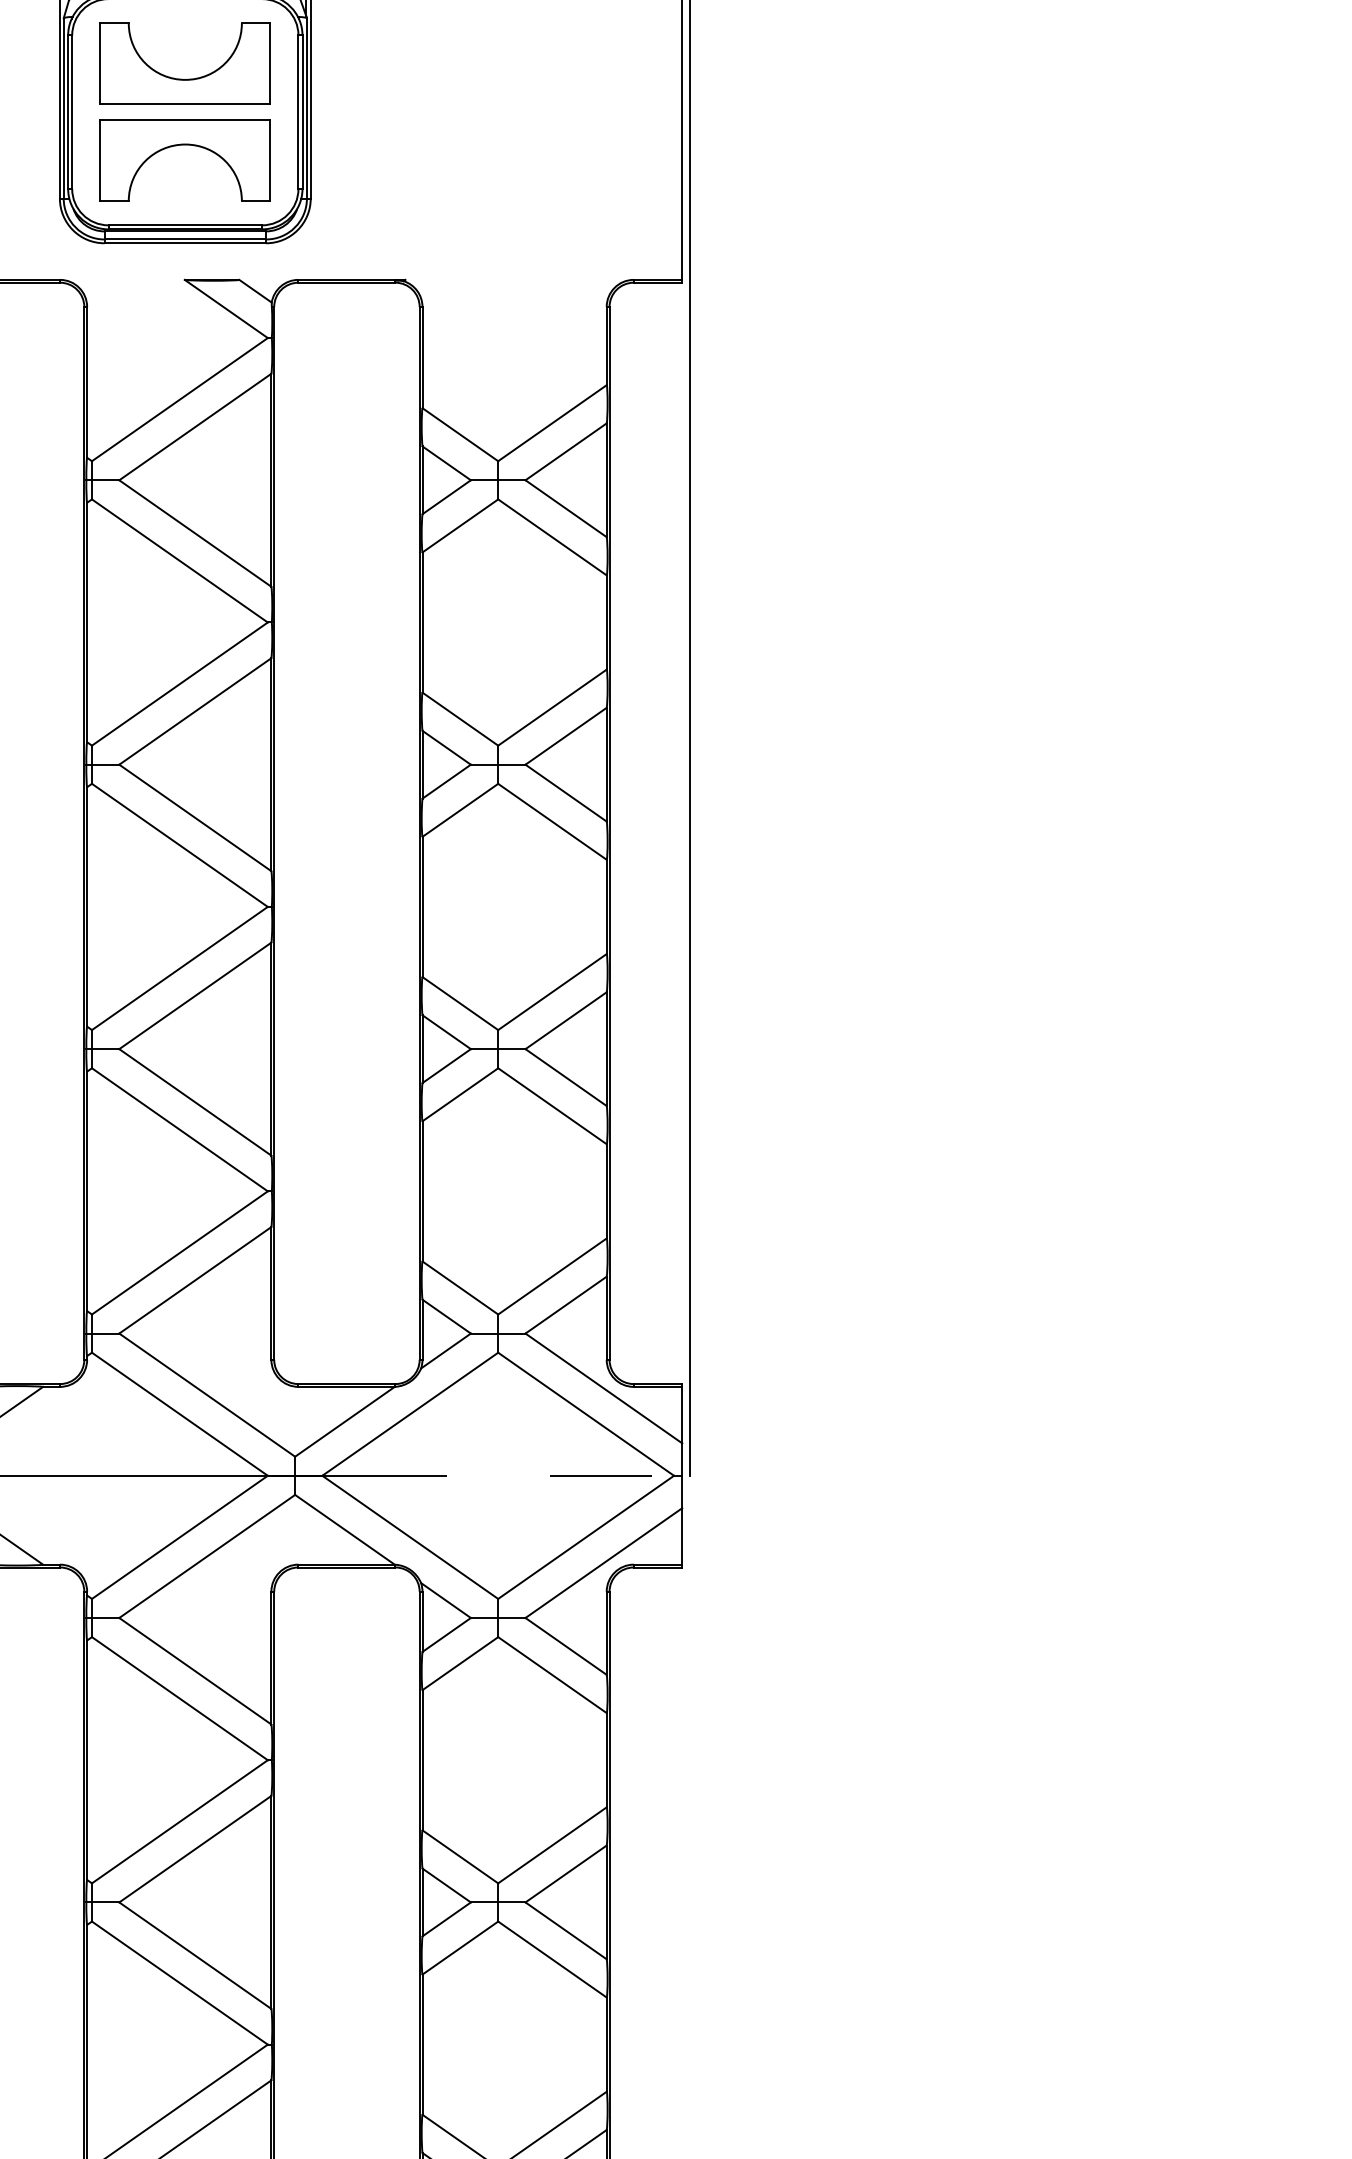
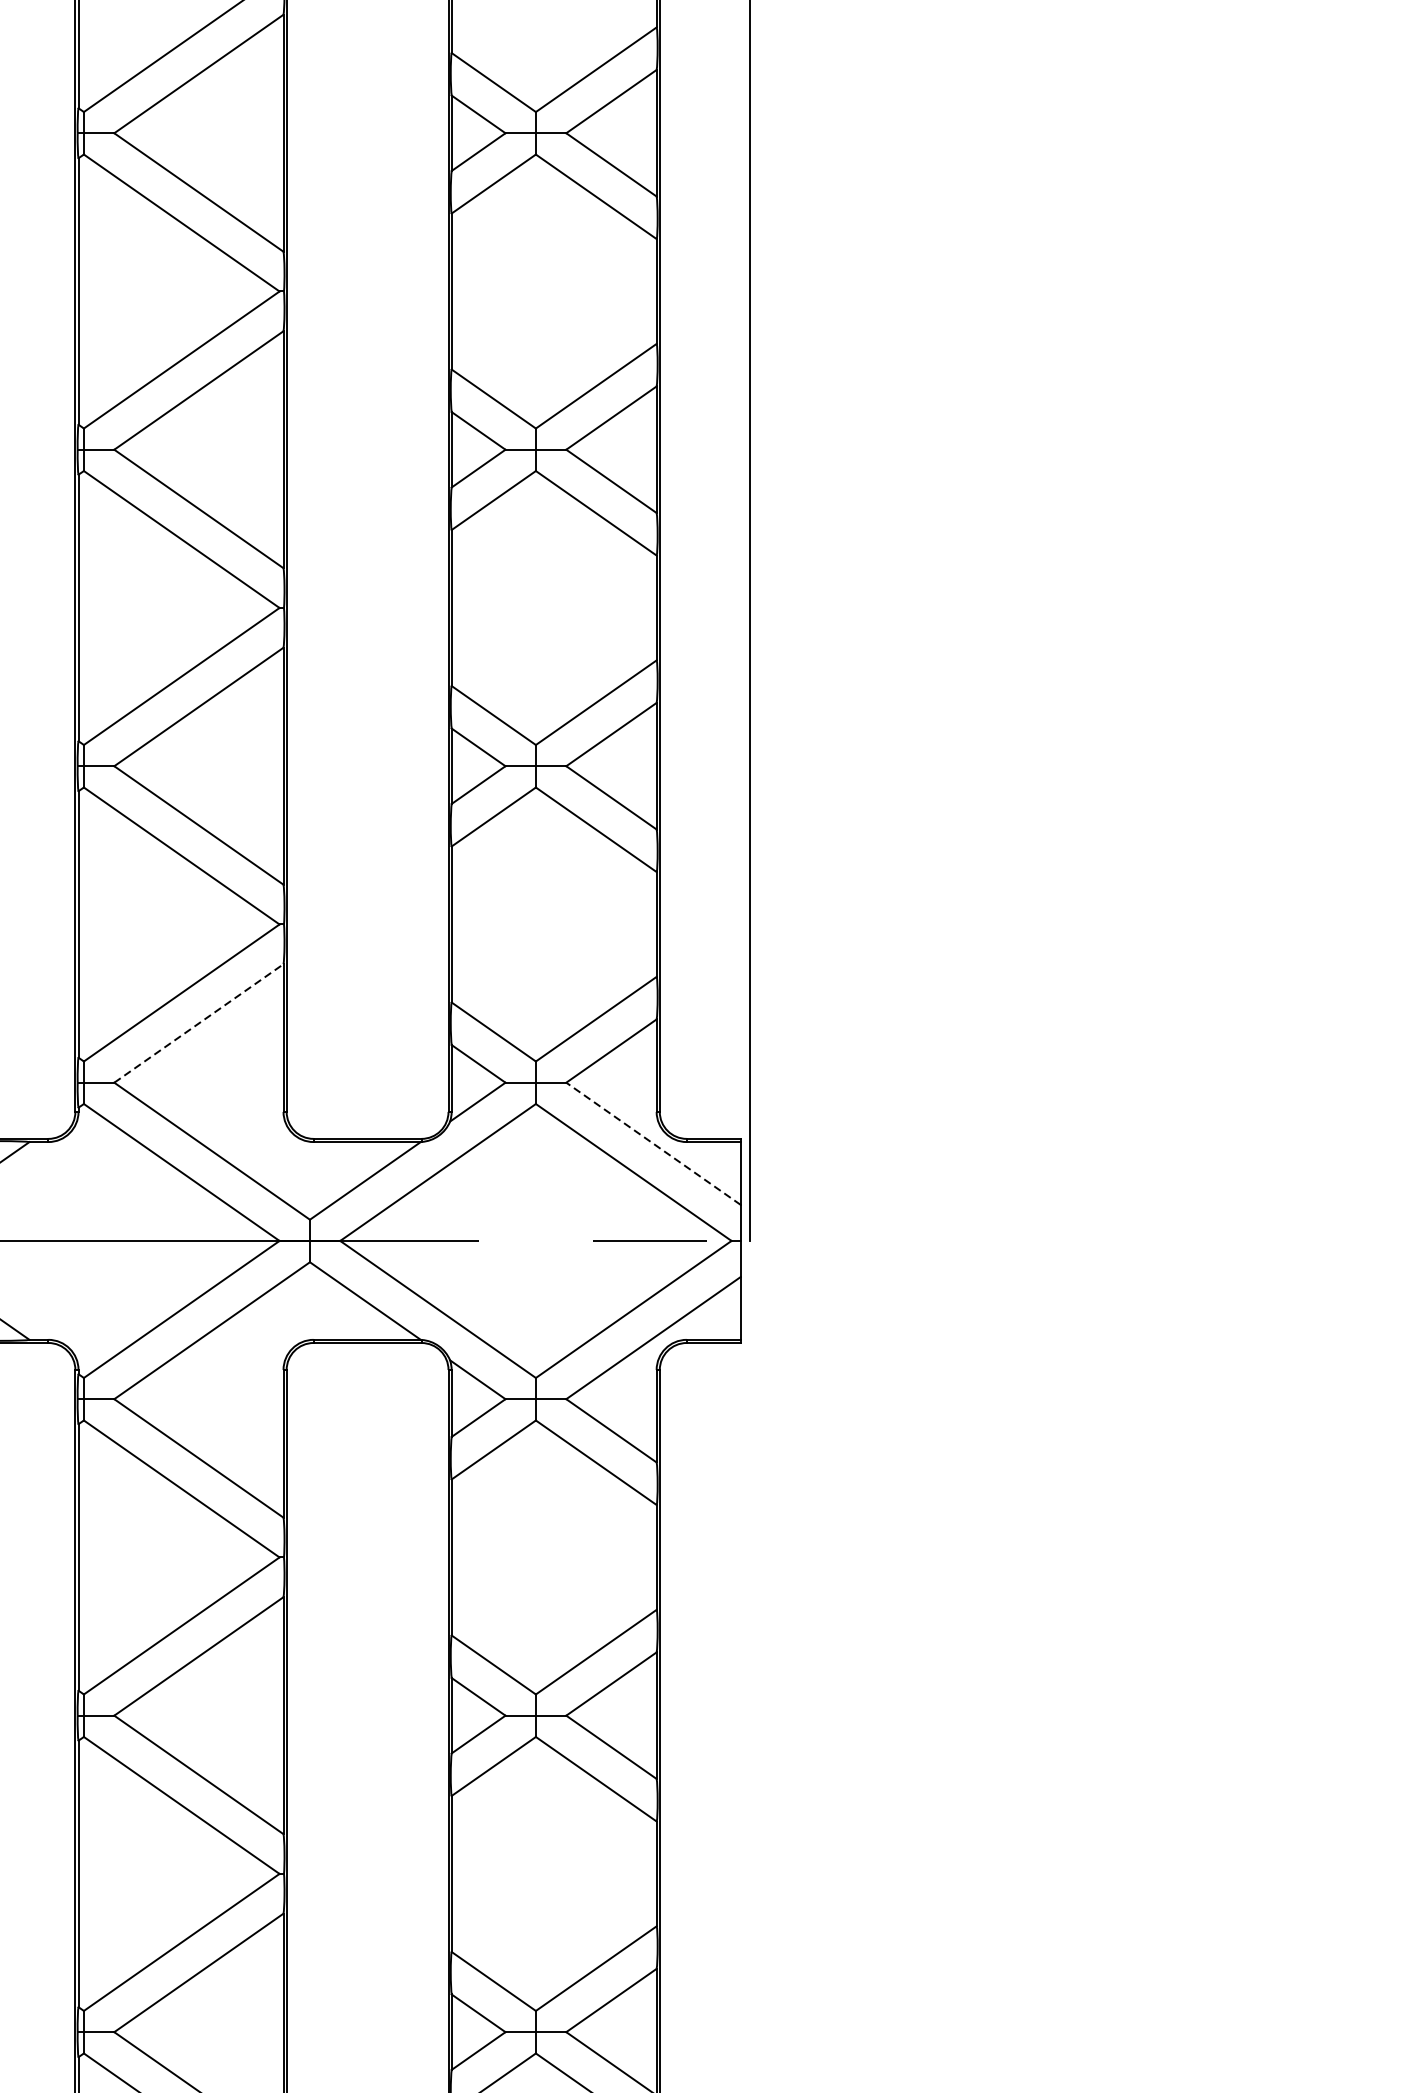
line: (195, 1280) -> (199, 1023), solid -> dashed
line: (603, 1388) -> (653, 1143), solid -> dashed

